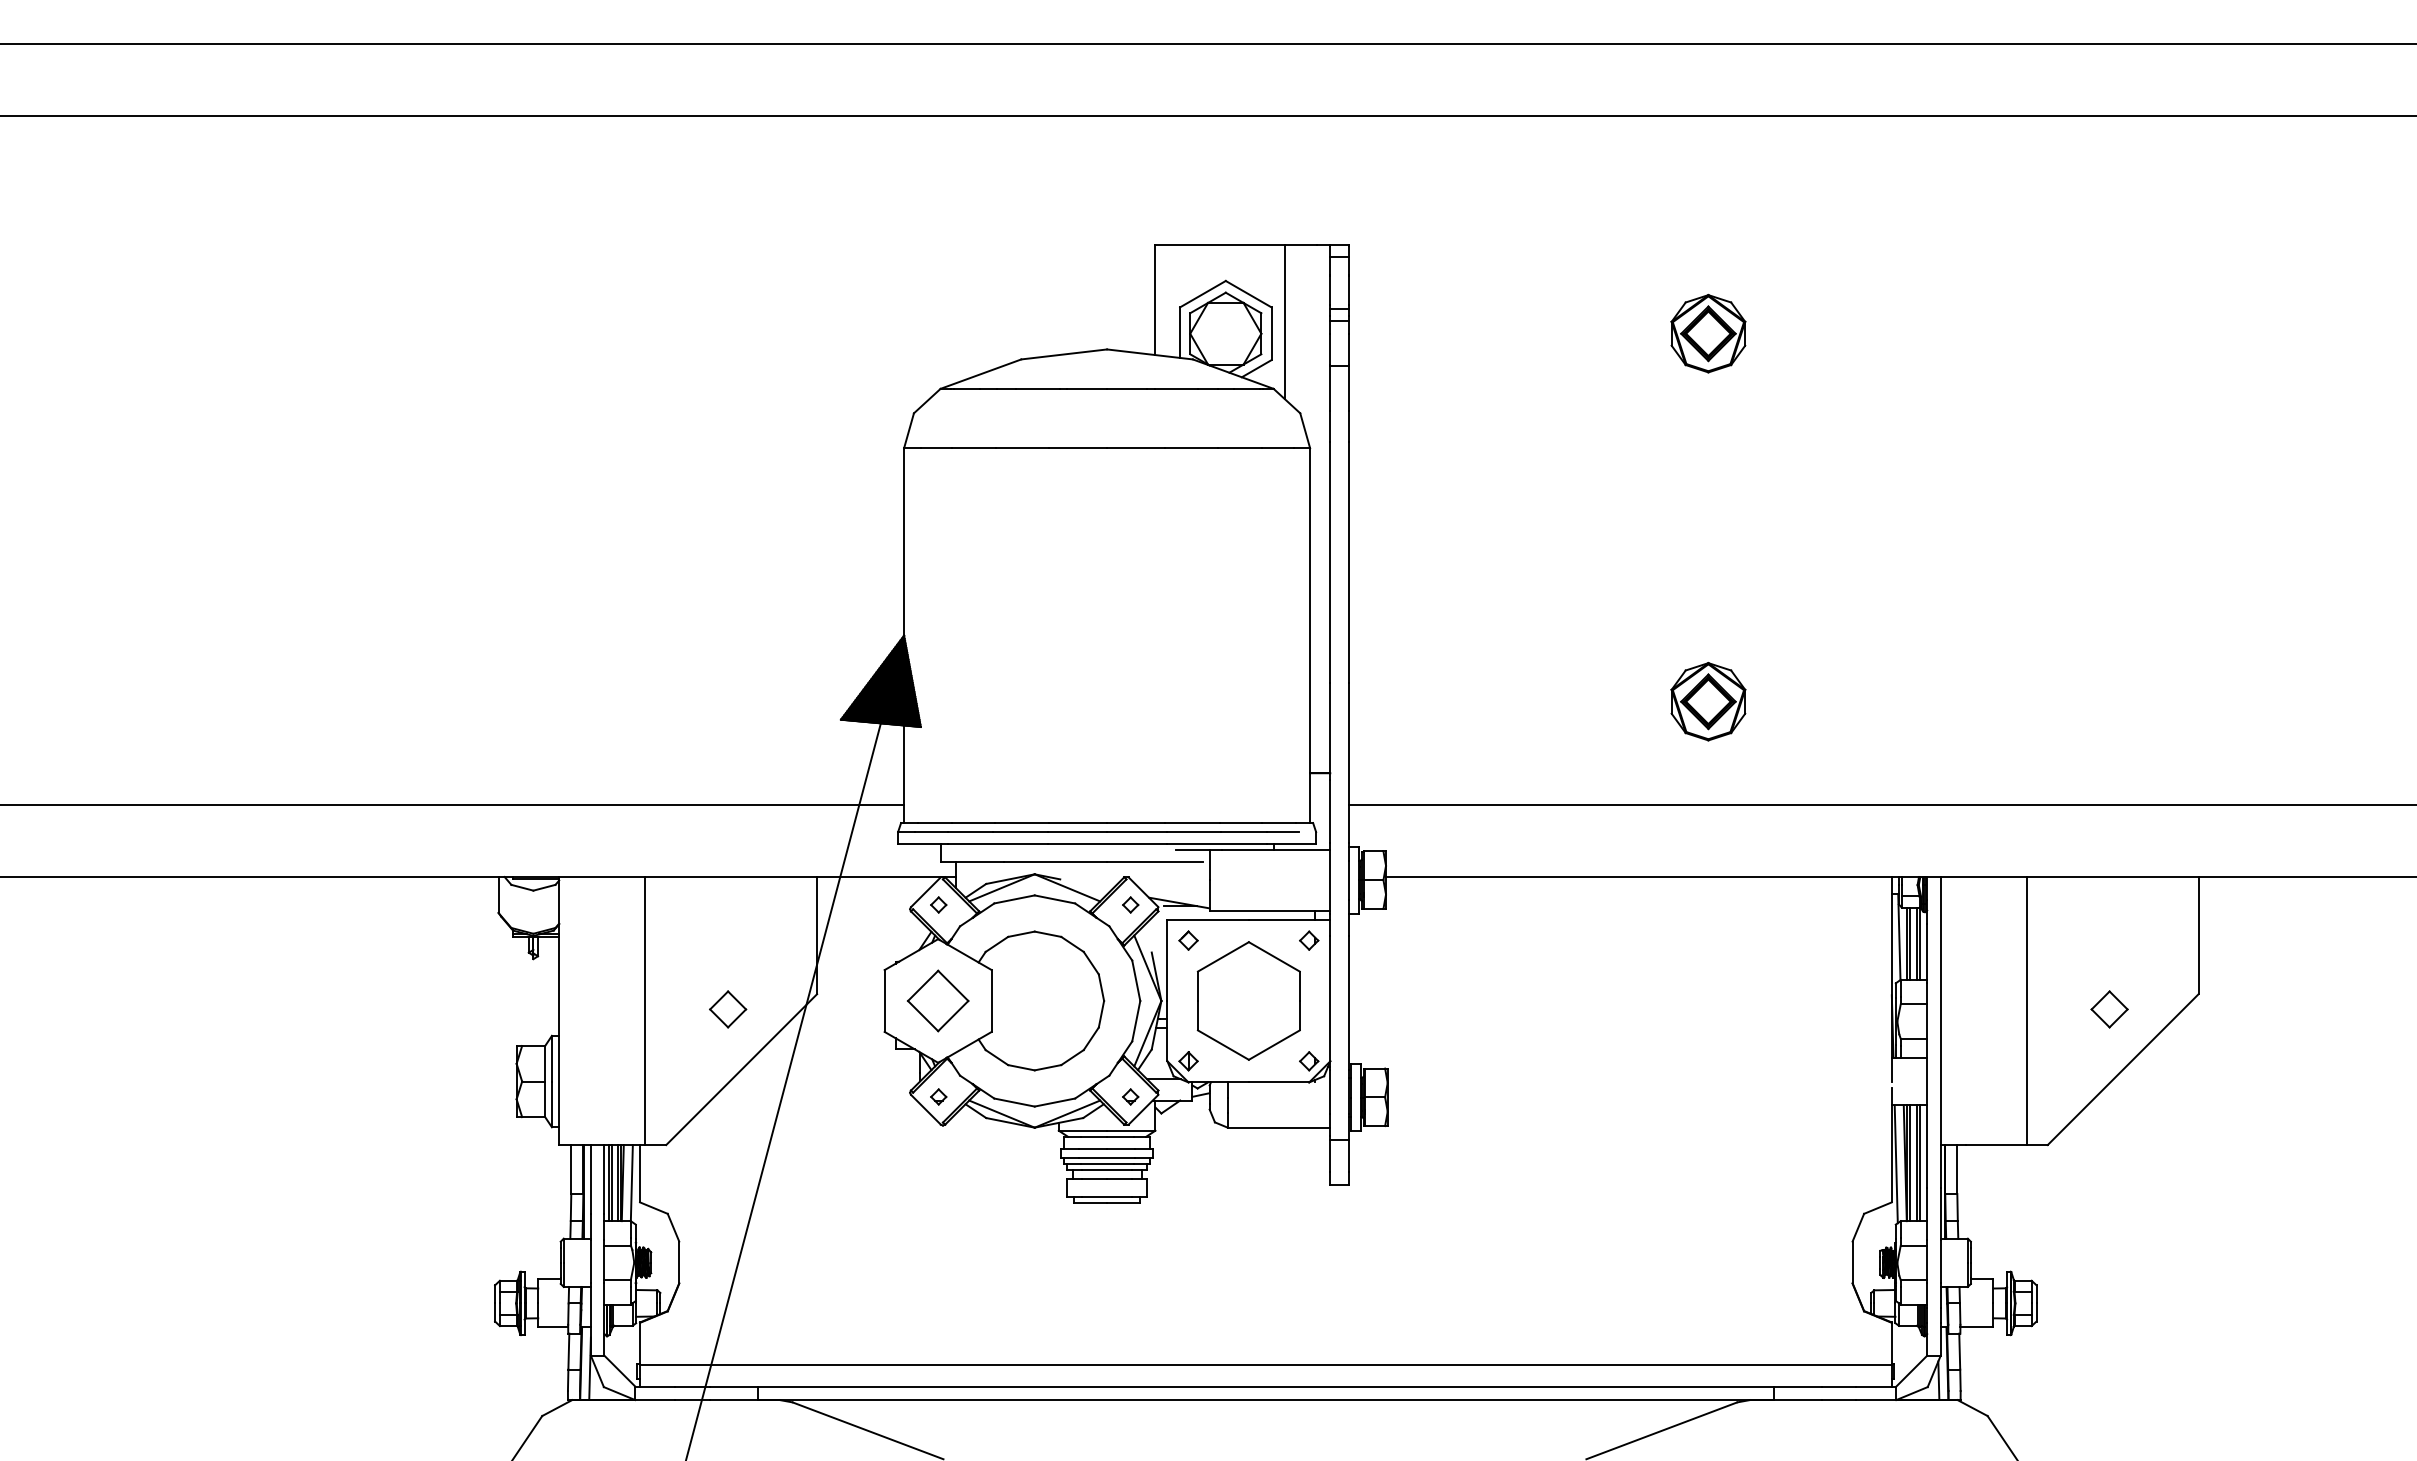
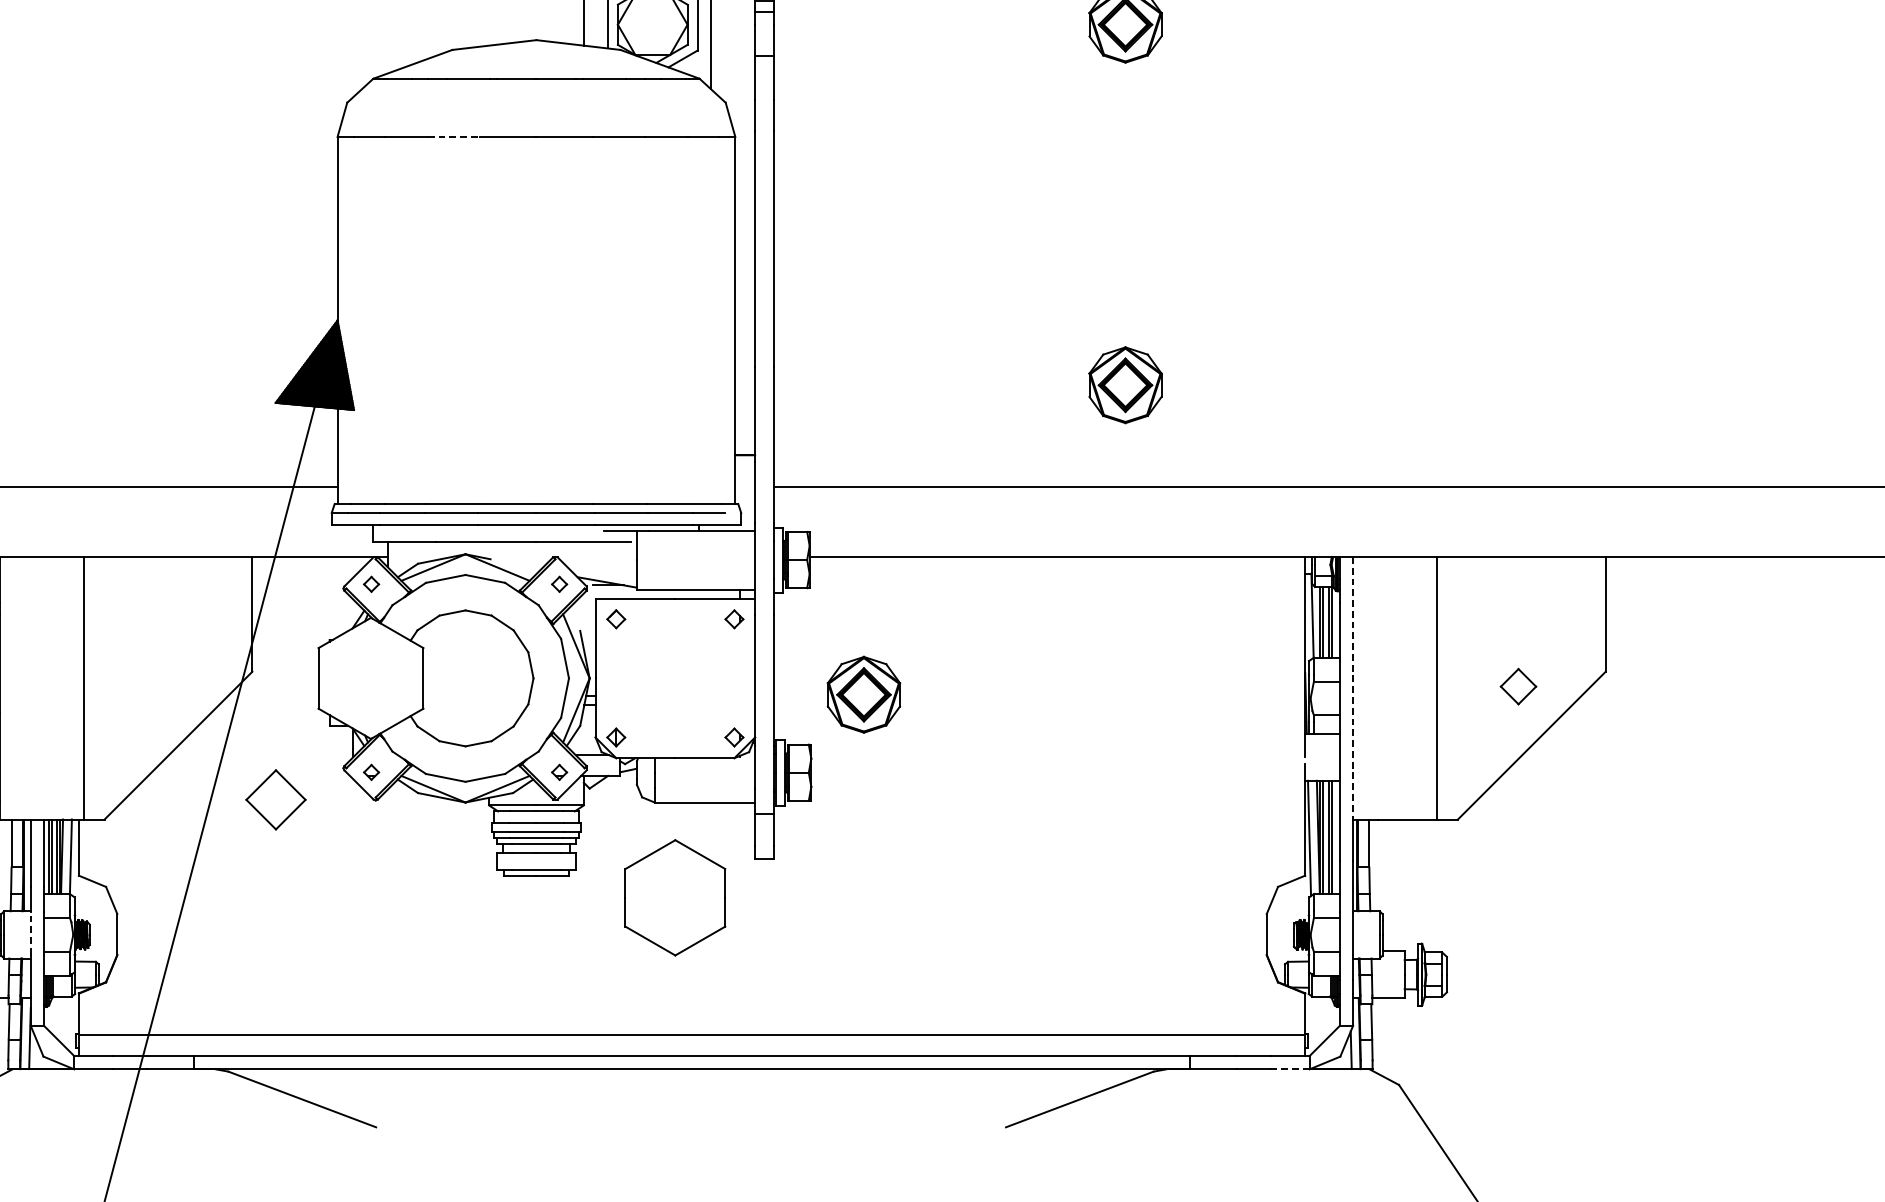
line: (1022, 448) -> (453, 137), solid -> dashed
part: (938, 1000) -> (276, 799), moved
part: (1248, 1000) -> (674, 897), moved
part: (728, 1009) -> (165, 686), removed
line: (1940, 1011) -> (1352, 688), solid -> dashed
part: (1441, 1017) -> (864, 694), added
line: (590, 1261) -> (30, 933), solid -> dashed
line: (1876, 1400) -> (1290, 1069), solid -> dashed

